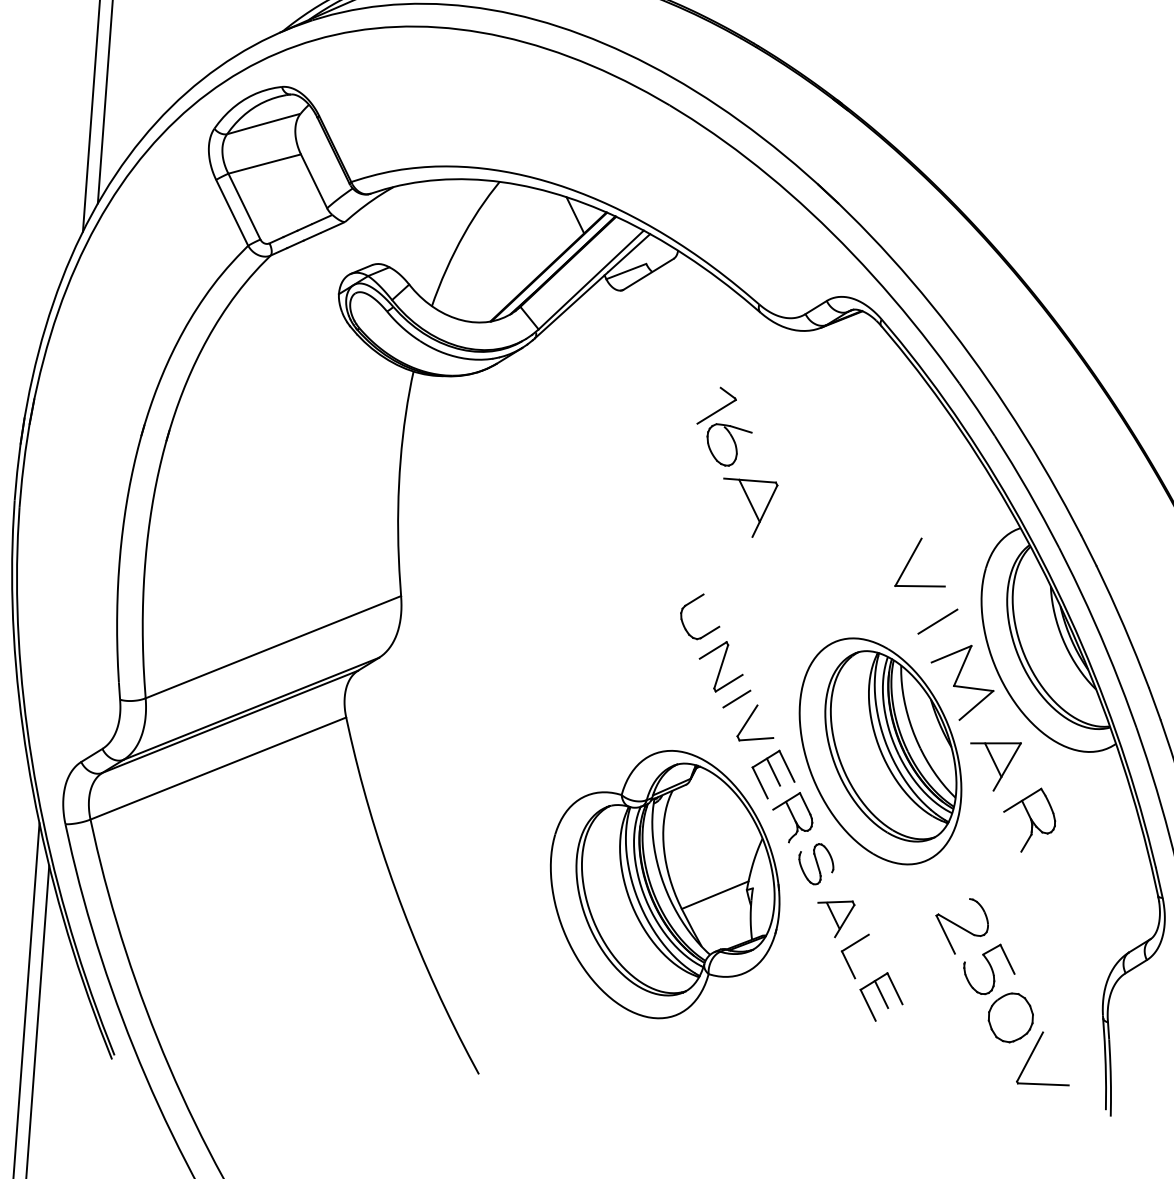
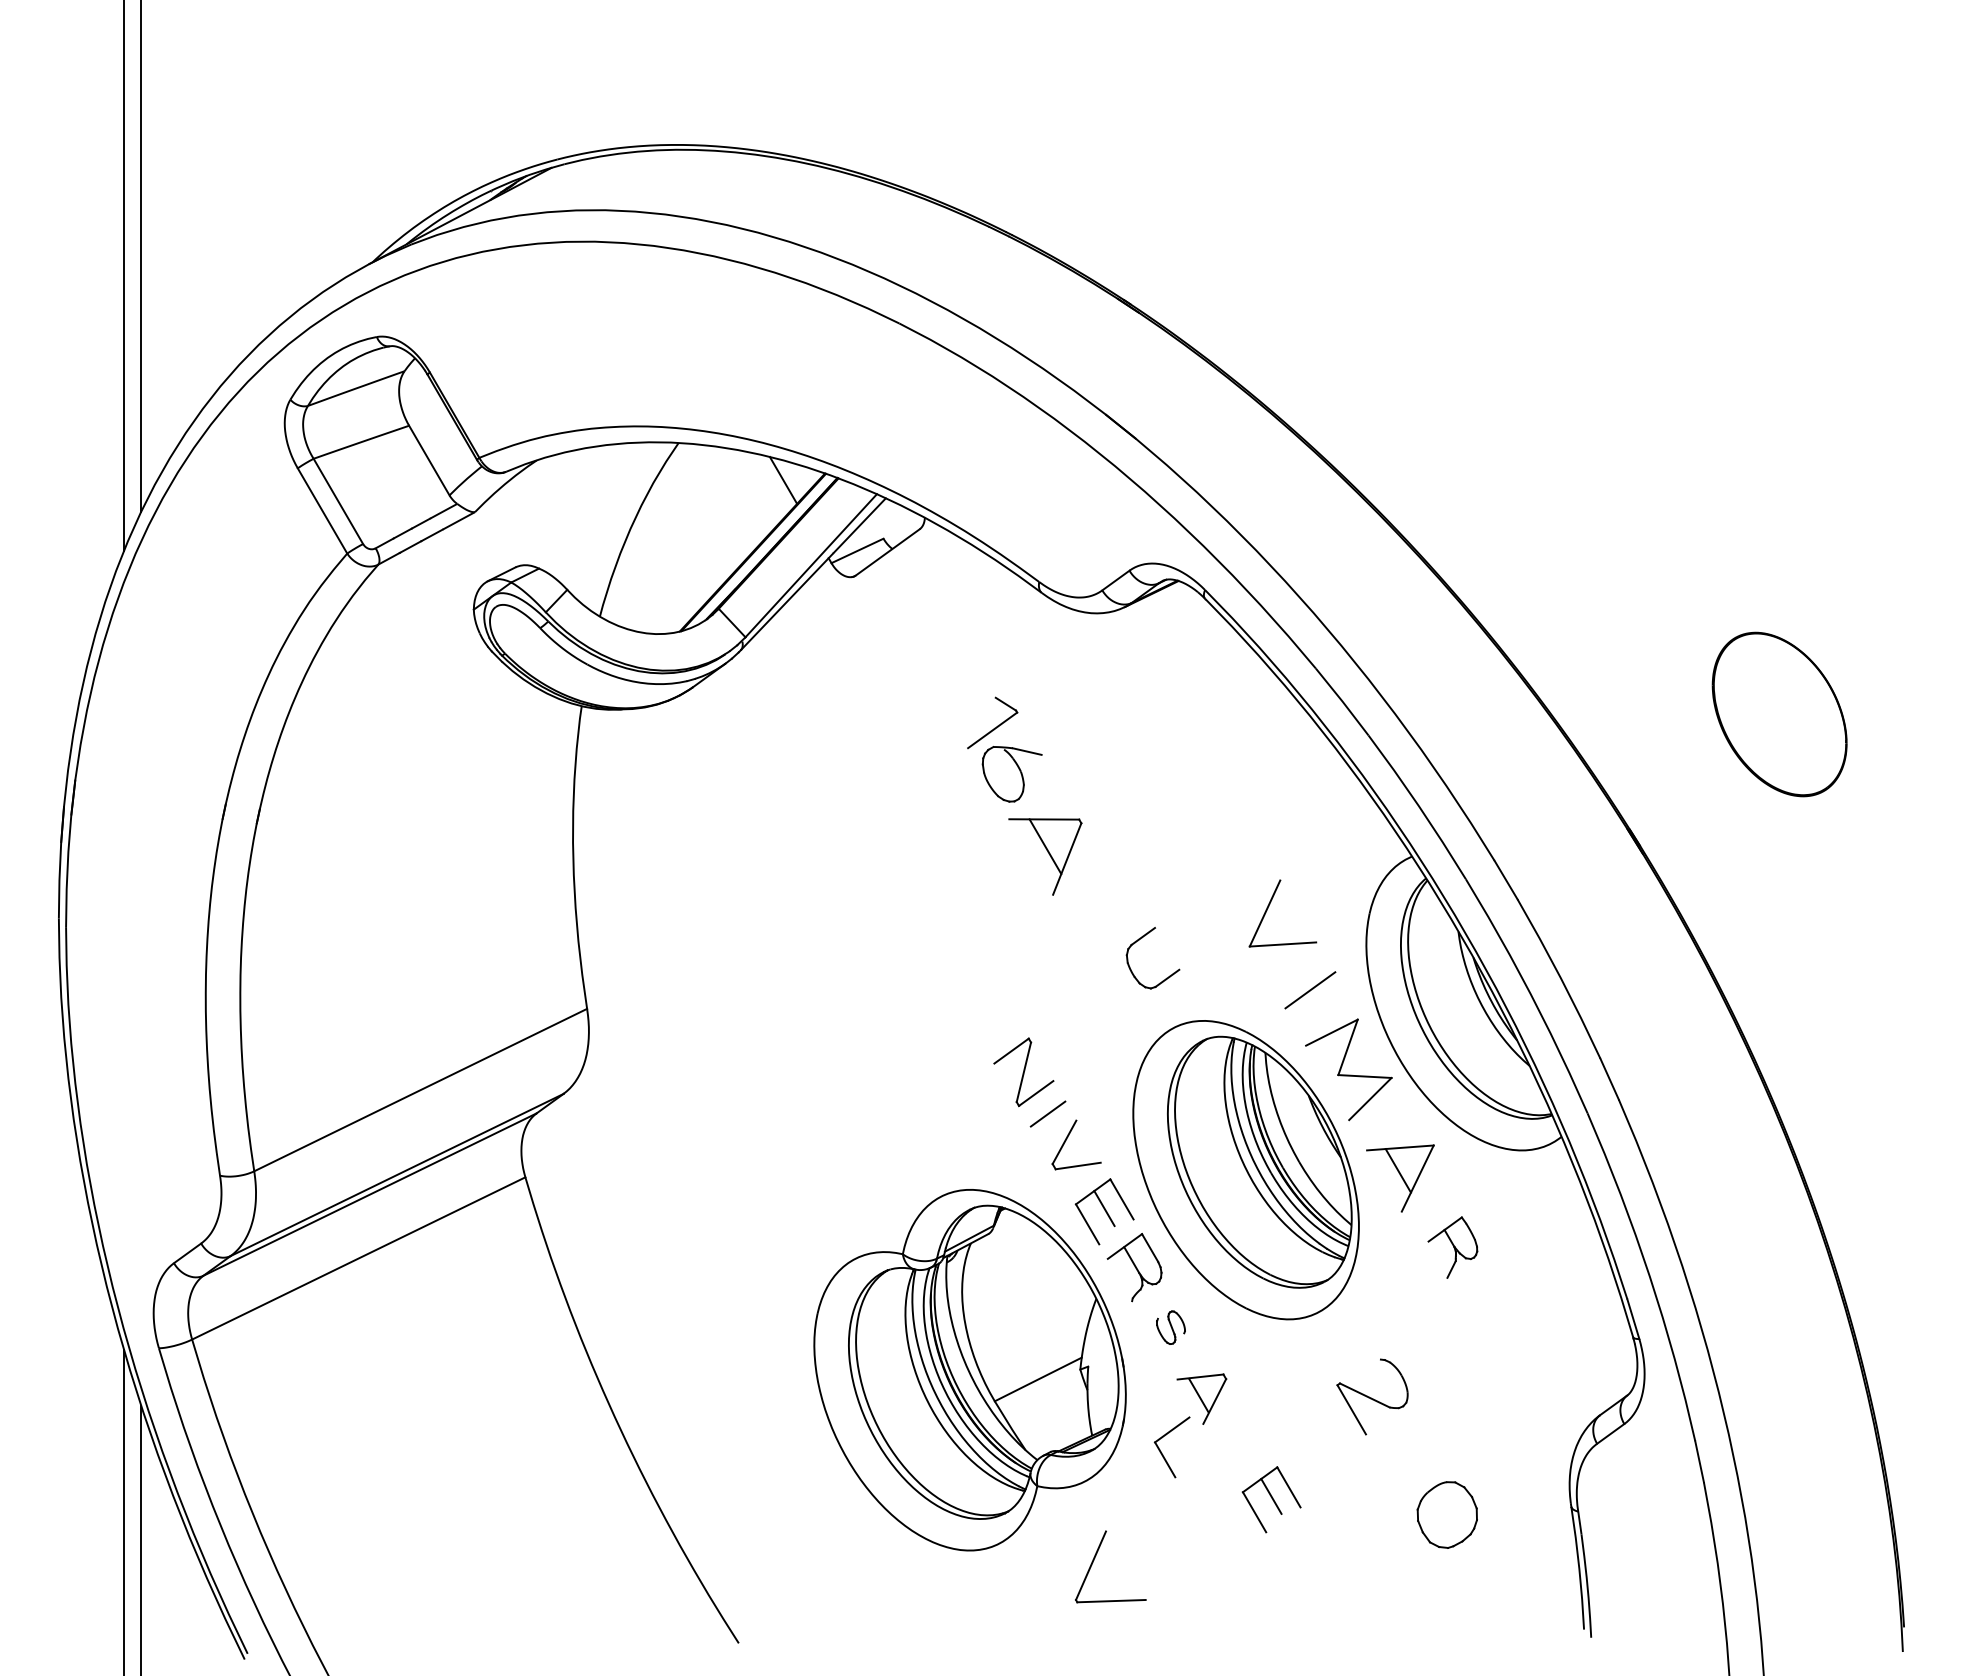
part: (690, 603) -> (1138, 941), moved
part: (1029, 819) -> (1452, 1247), size x0.7
part: (815, 863) -> (1170, 1327), size x0.6
part: (847, 960) -> (1163, 1454), moved
part: (989, 968) -> (1413, 1451), removed
part: (1033, 1051) -> (1095, 1558), moved

